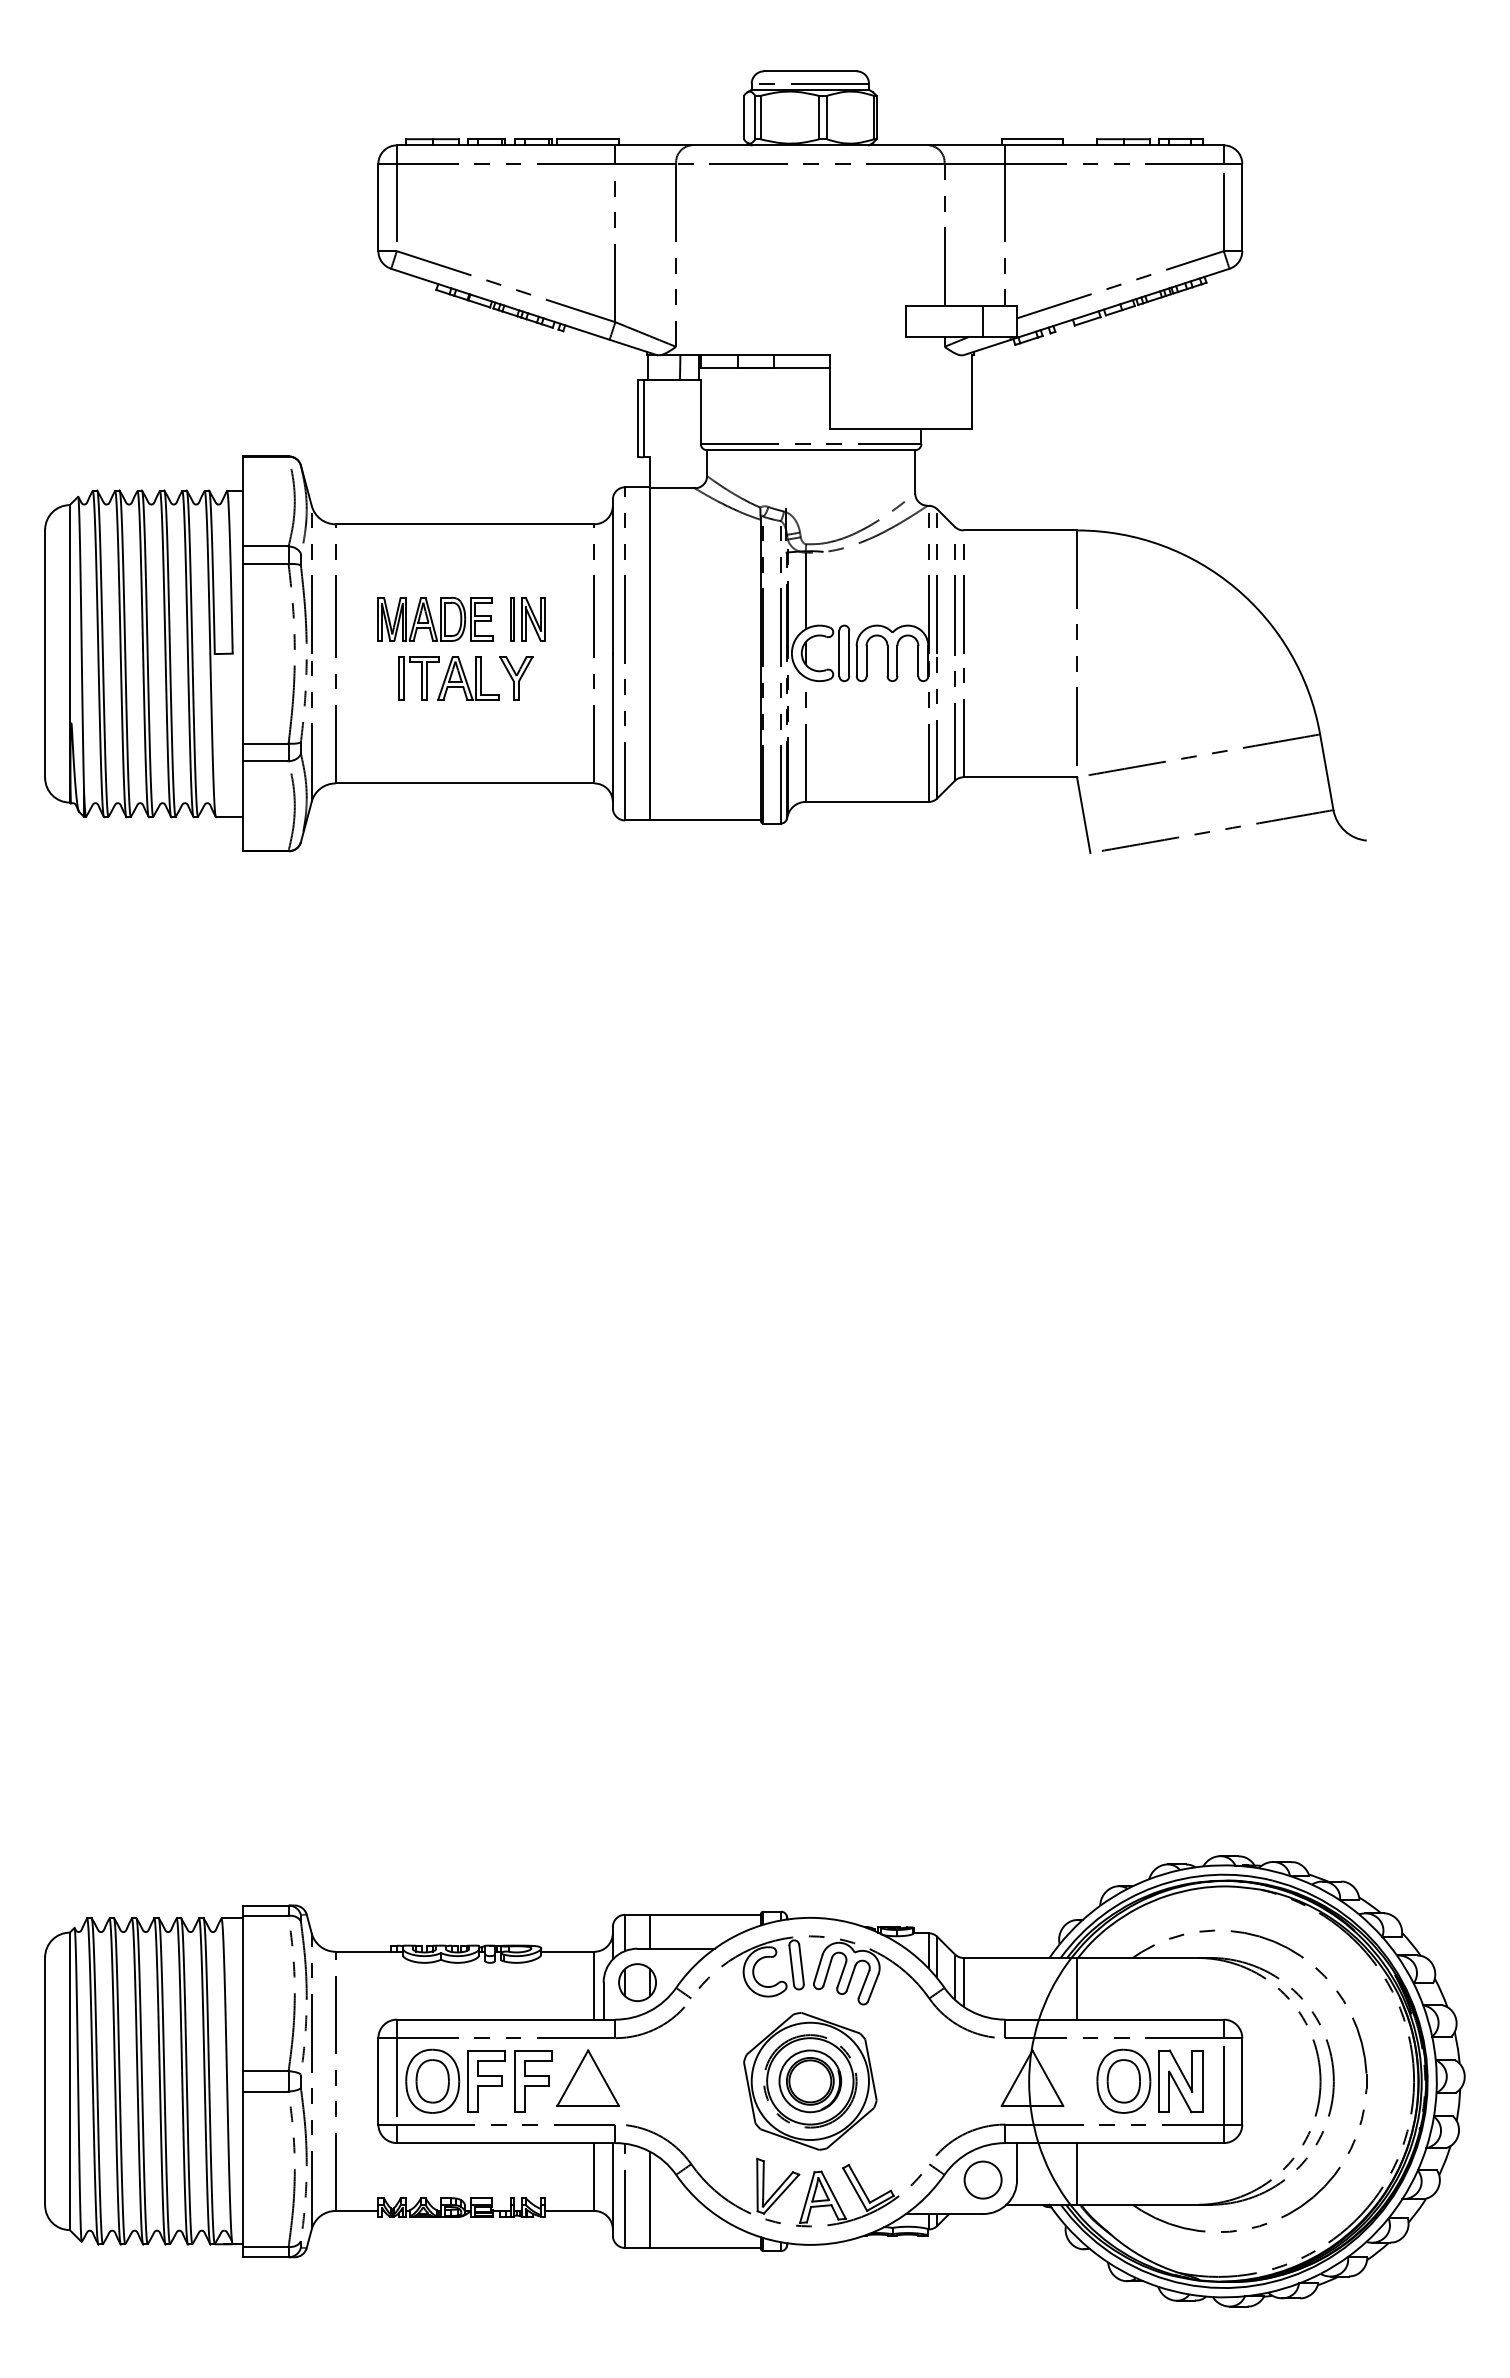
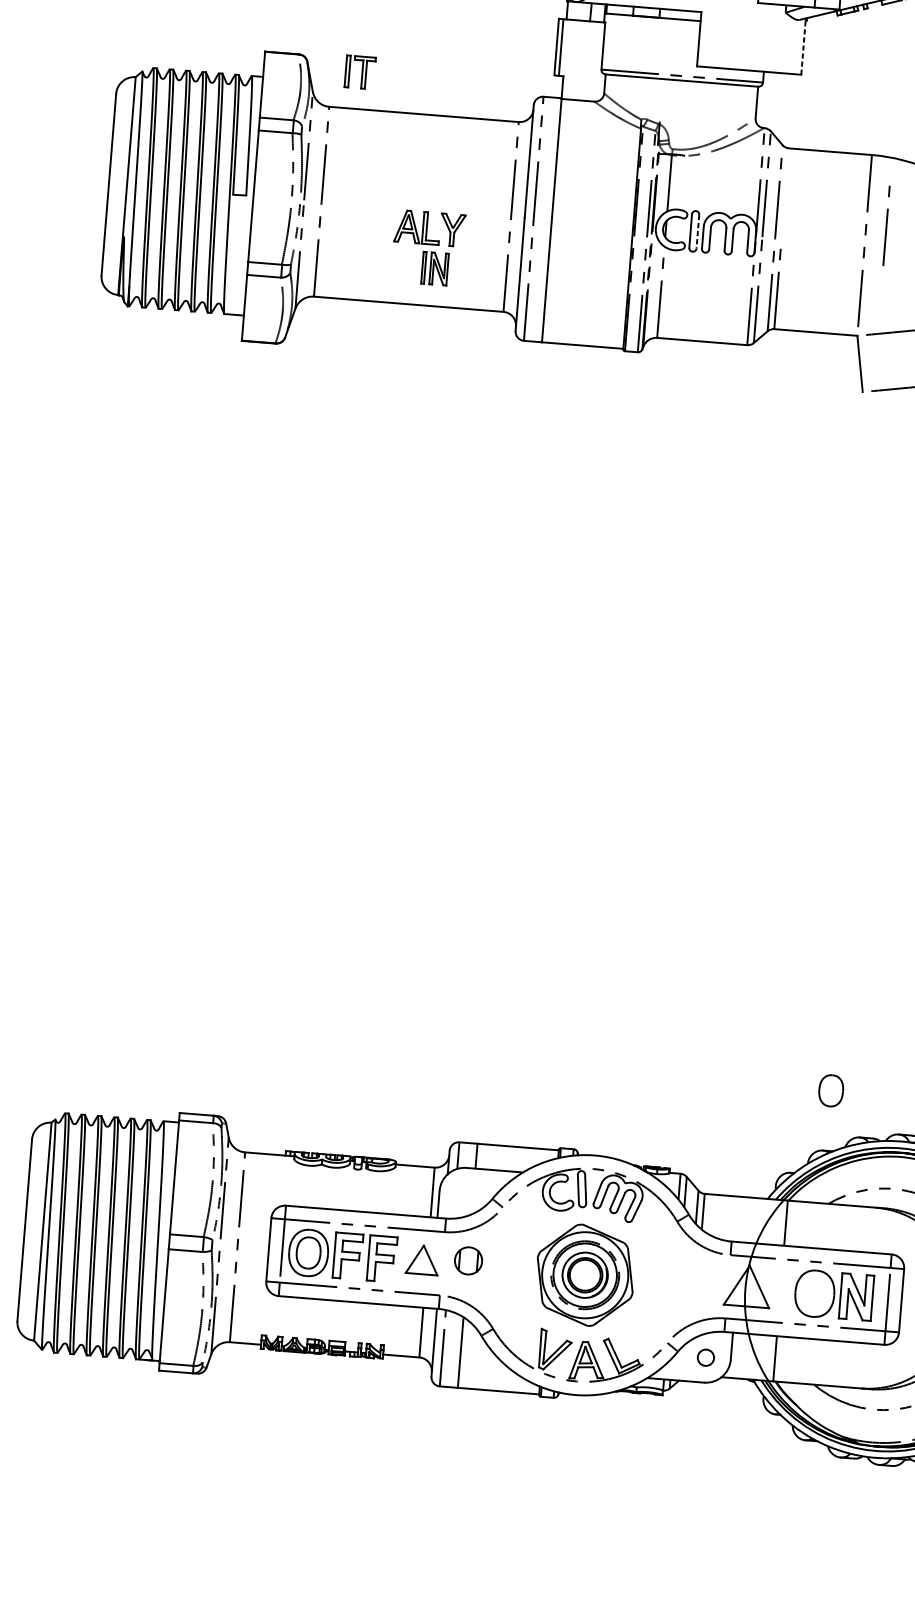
line: (972, 391) -> (803, 47), solid -> dashed
line: (963, 598) -> (886, 225), moved
part: (435, 618) -> (396, 181), removed
part: (527, 619) -> (434, 268), moved
line: (849, 653) -> (698, 231), solid -> dashed
part: (418, 678) -> (359, 72), moved
part: (637, 1982) -> (468, 1260), moved
part: (588, 2078) -> (422, 1260), size x0.7
part: (1123, 2081) -> (830, 1090), moved
circle: (982, 2179) -> (705, 1357), size x0.6

